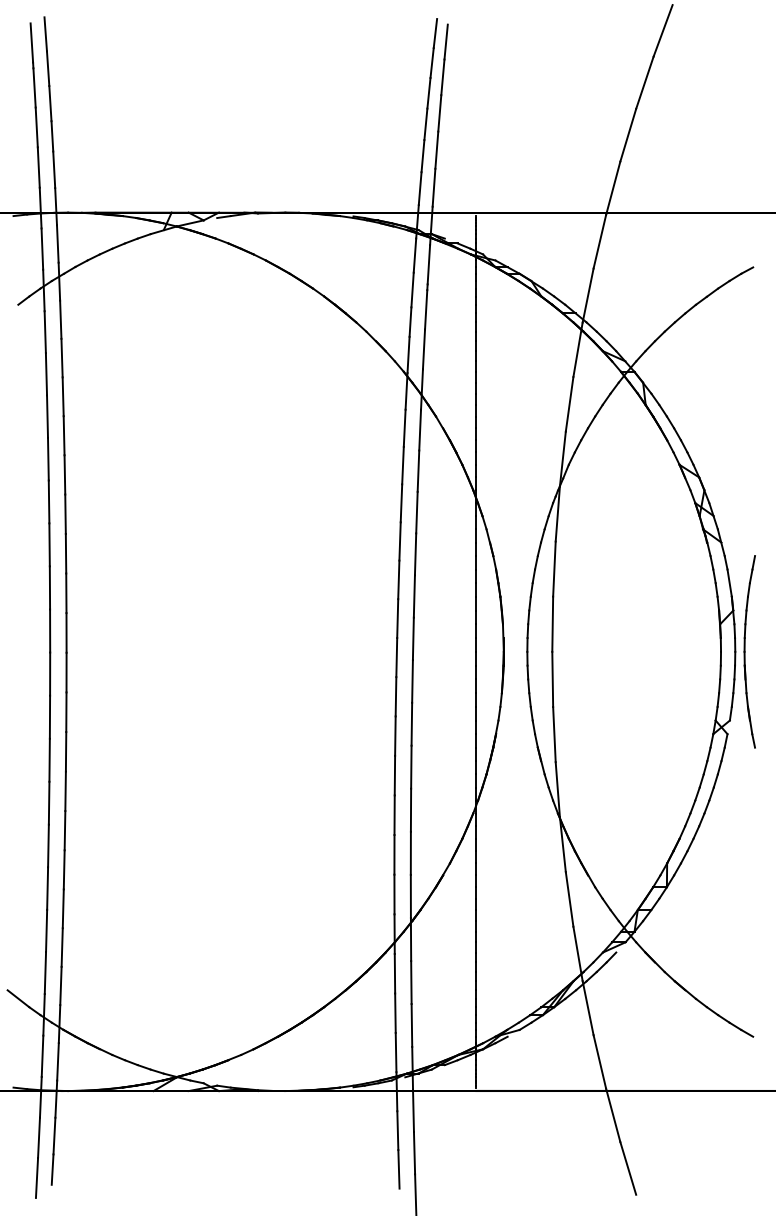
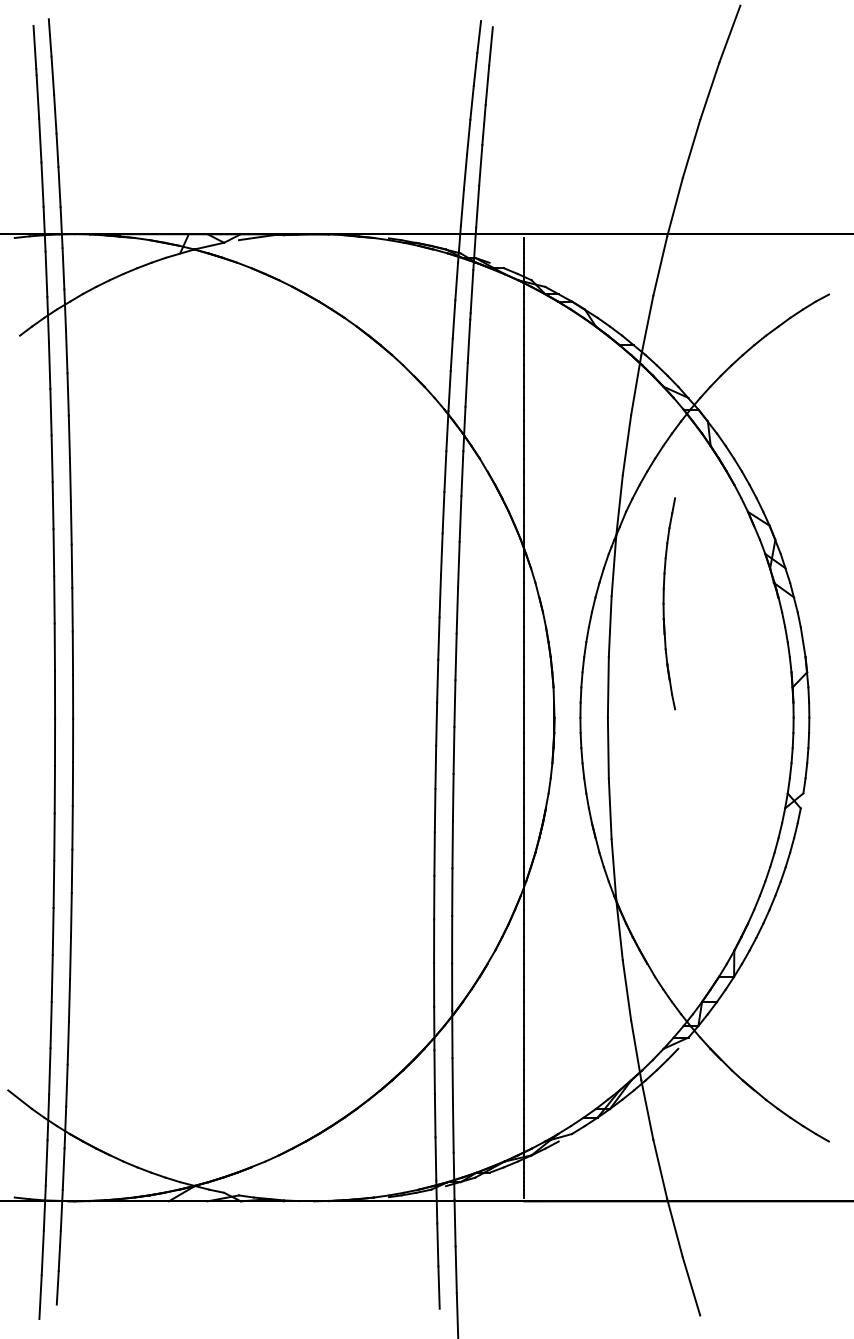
part: (749, 651) -> (669, 603), moved

